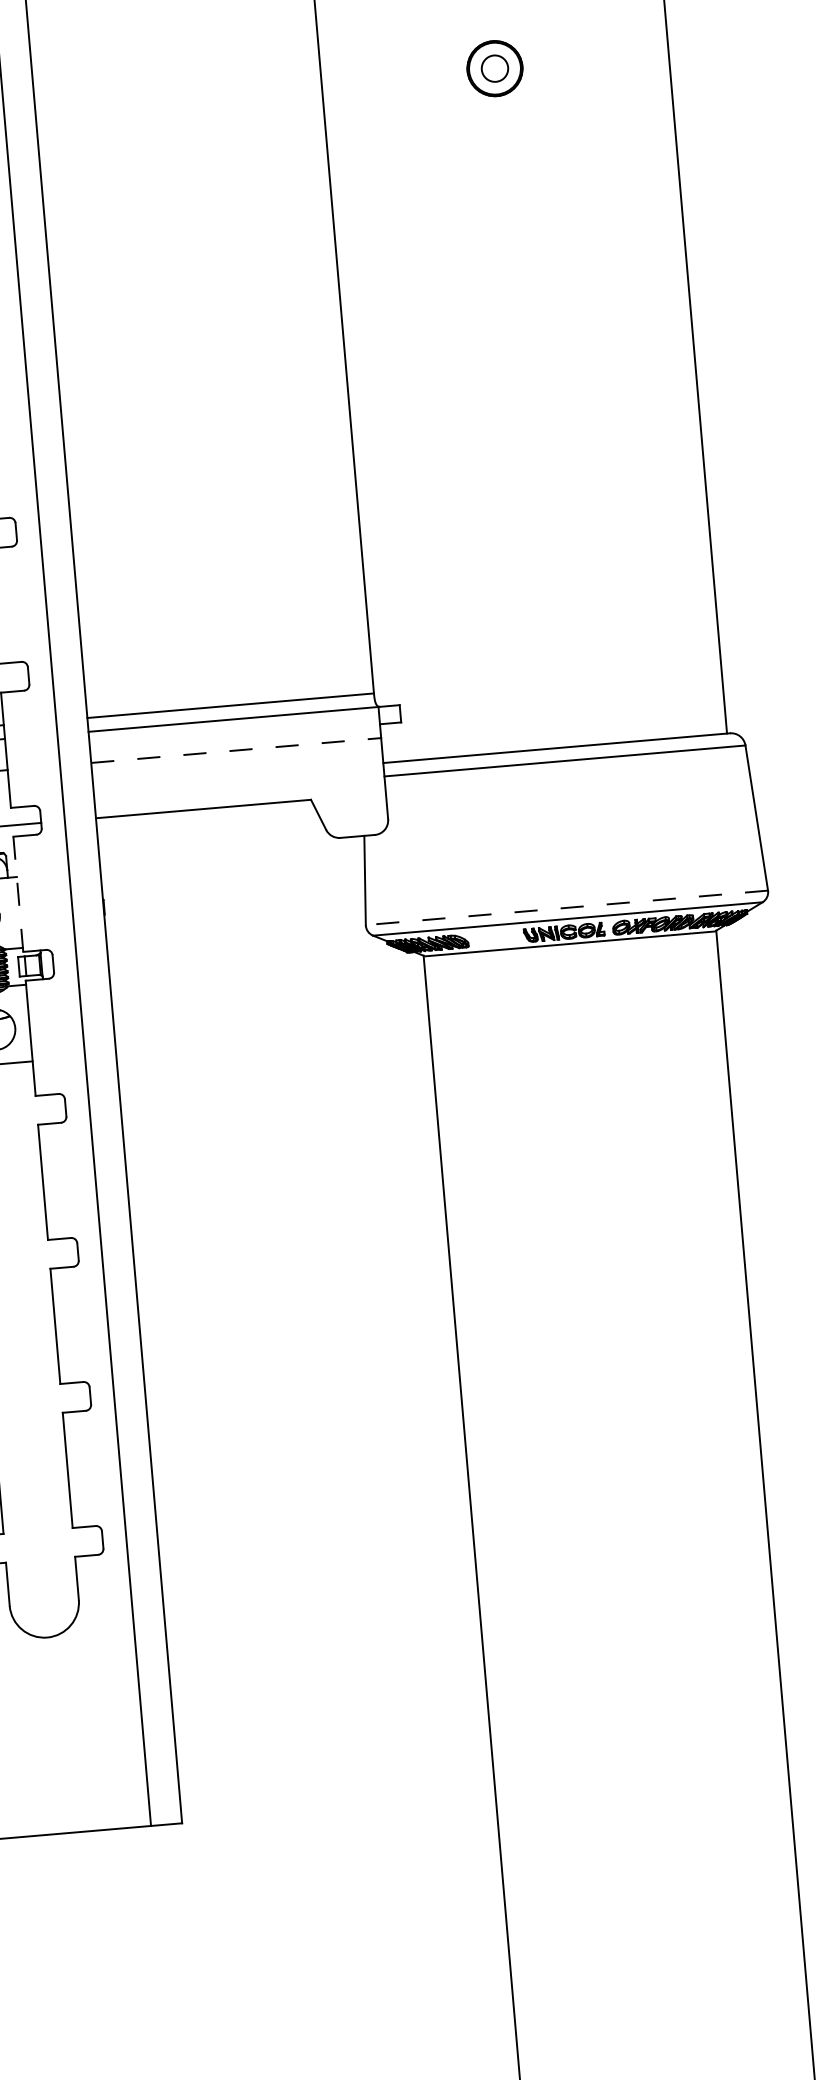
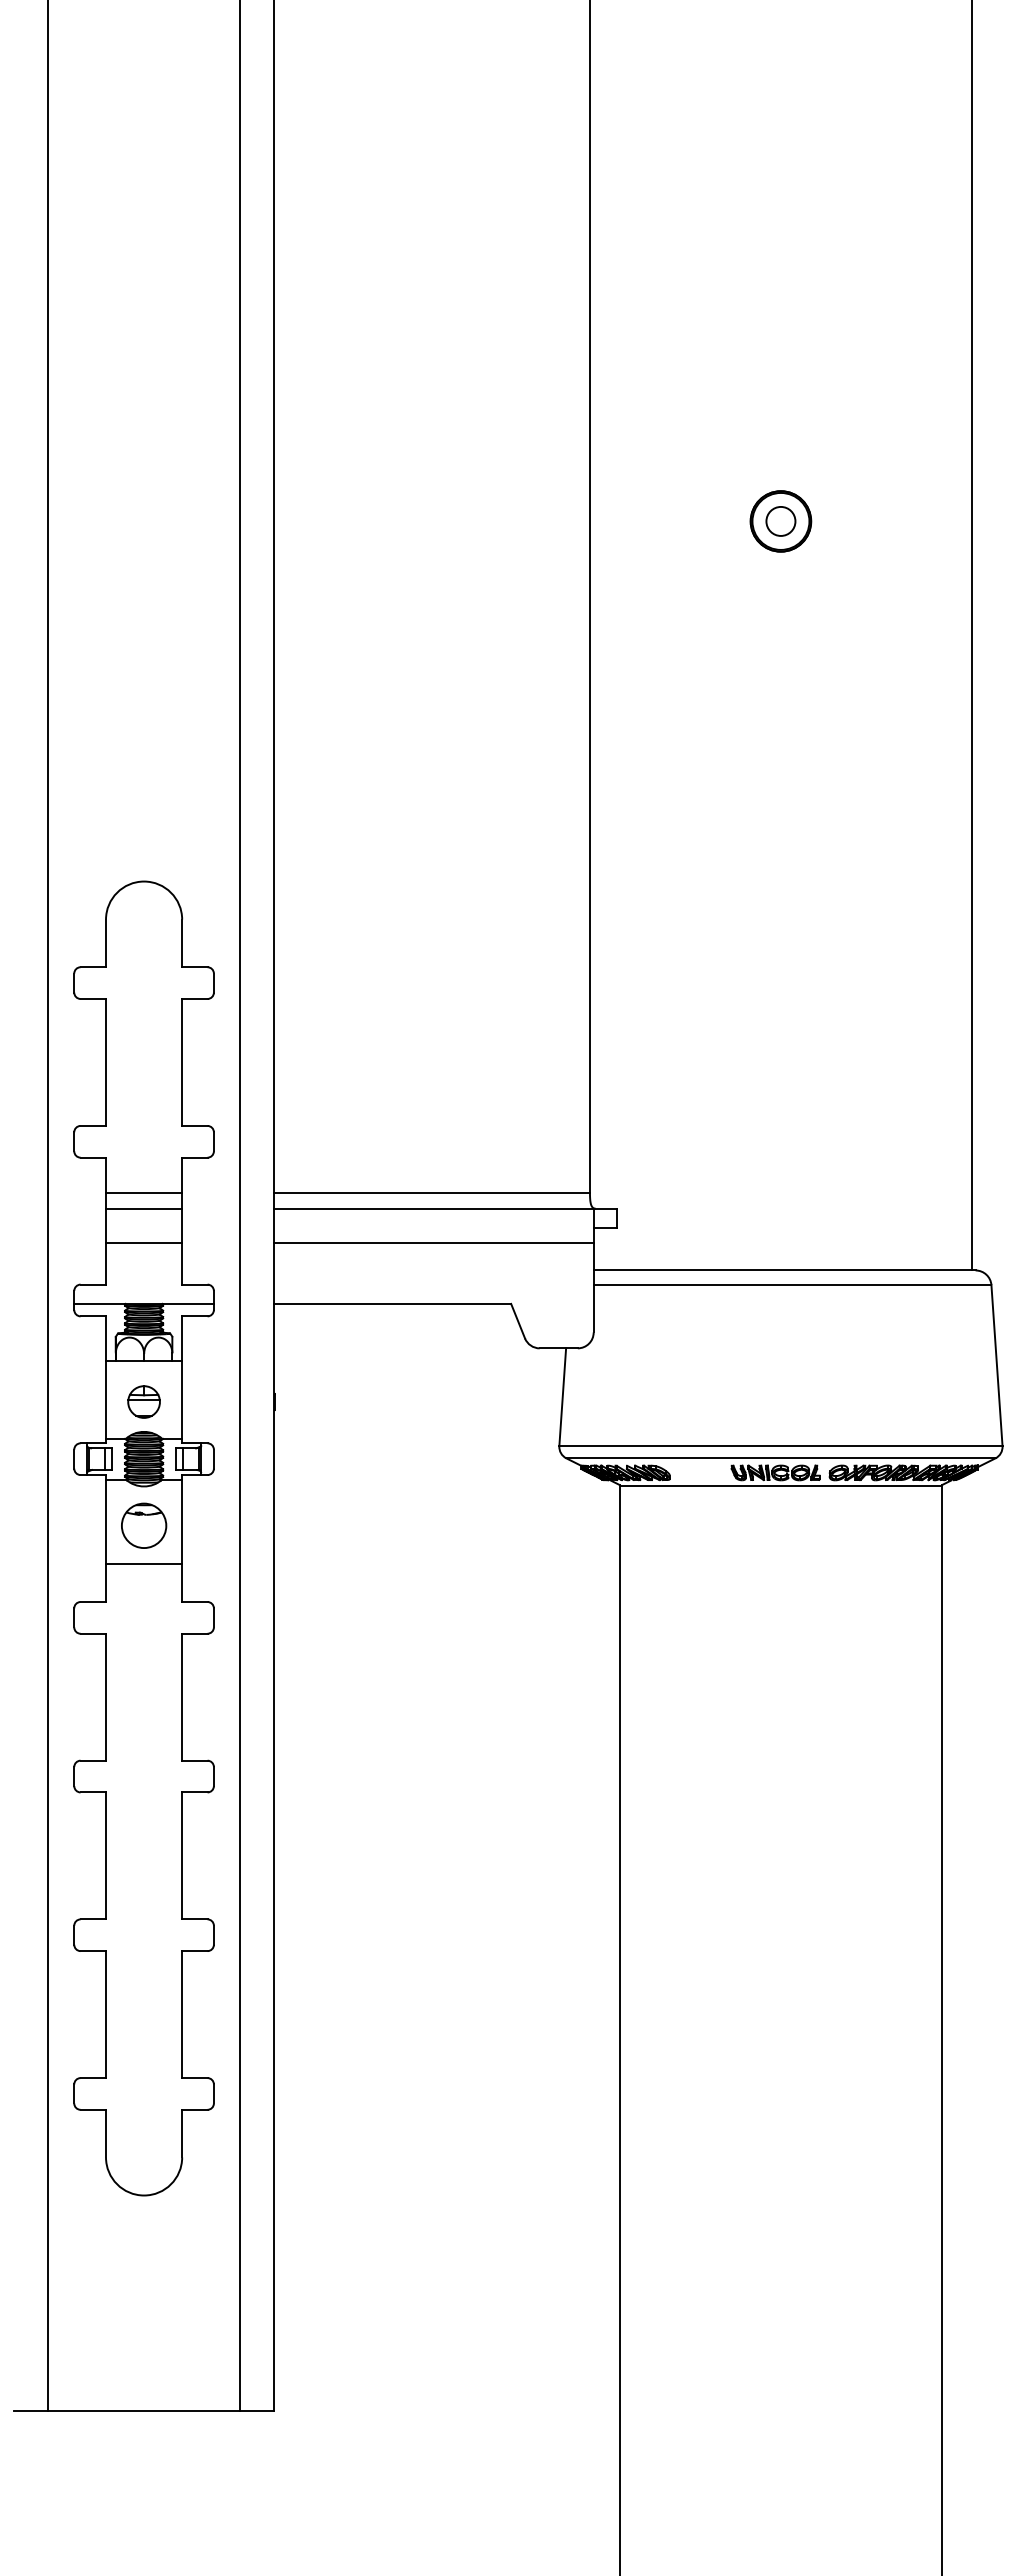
line: (235, 750) -> (433, 1242), dashed -> solid
line: (18, 893) -> (182, 1379), dashed -> solid
line: (566, 908) -> (780, 1446), dashed -> solid

